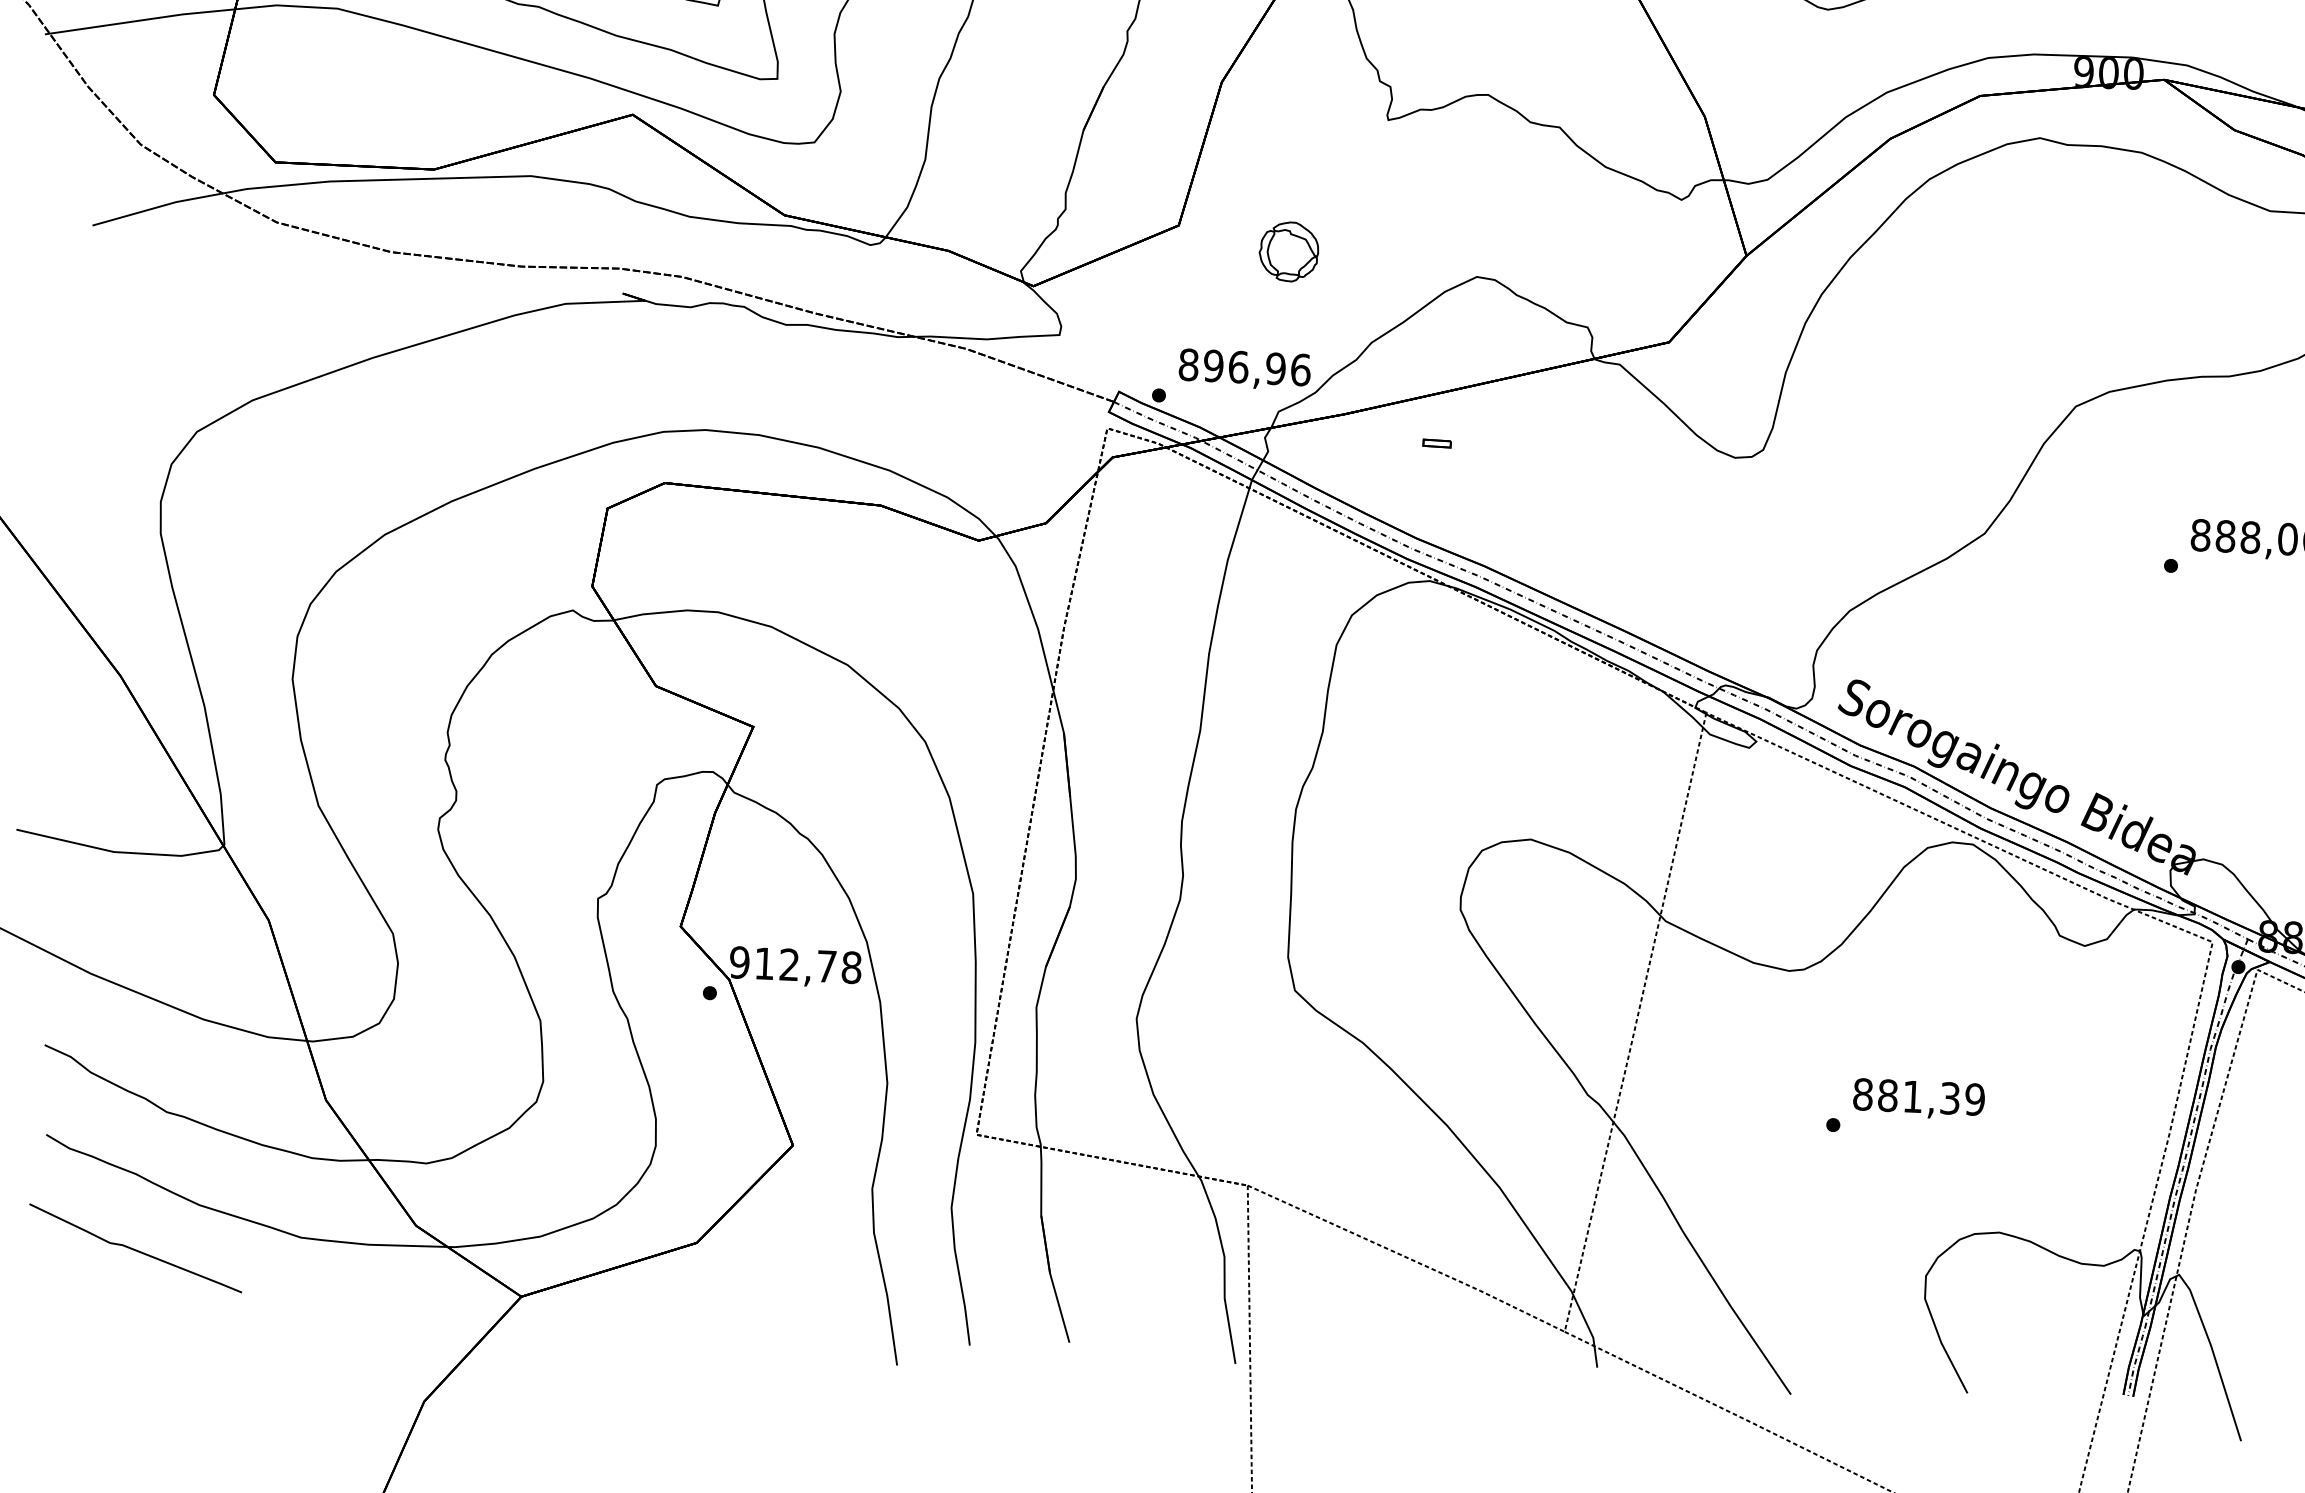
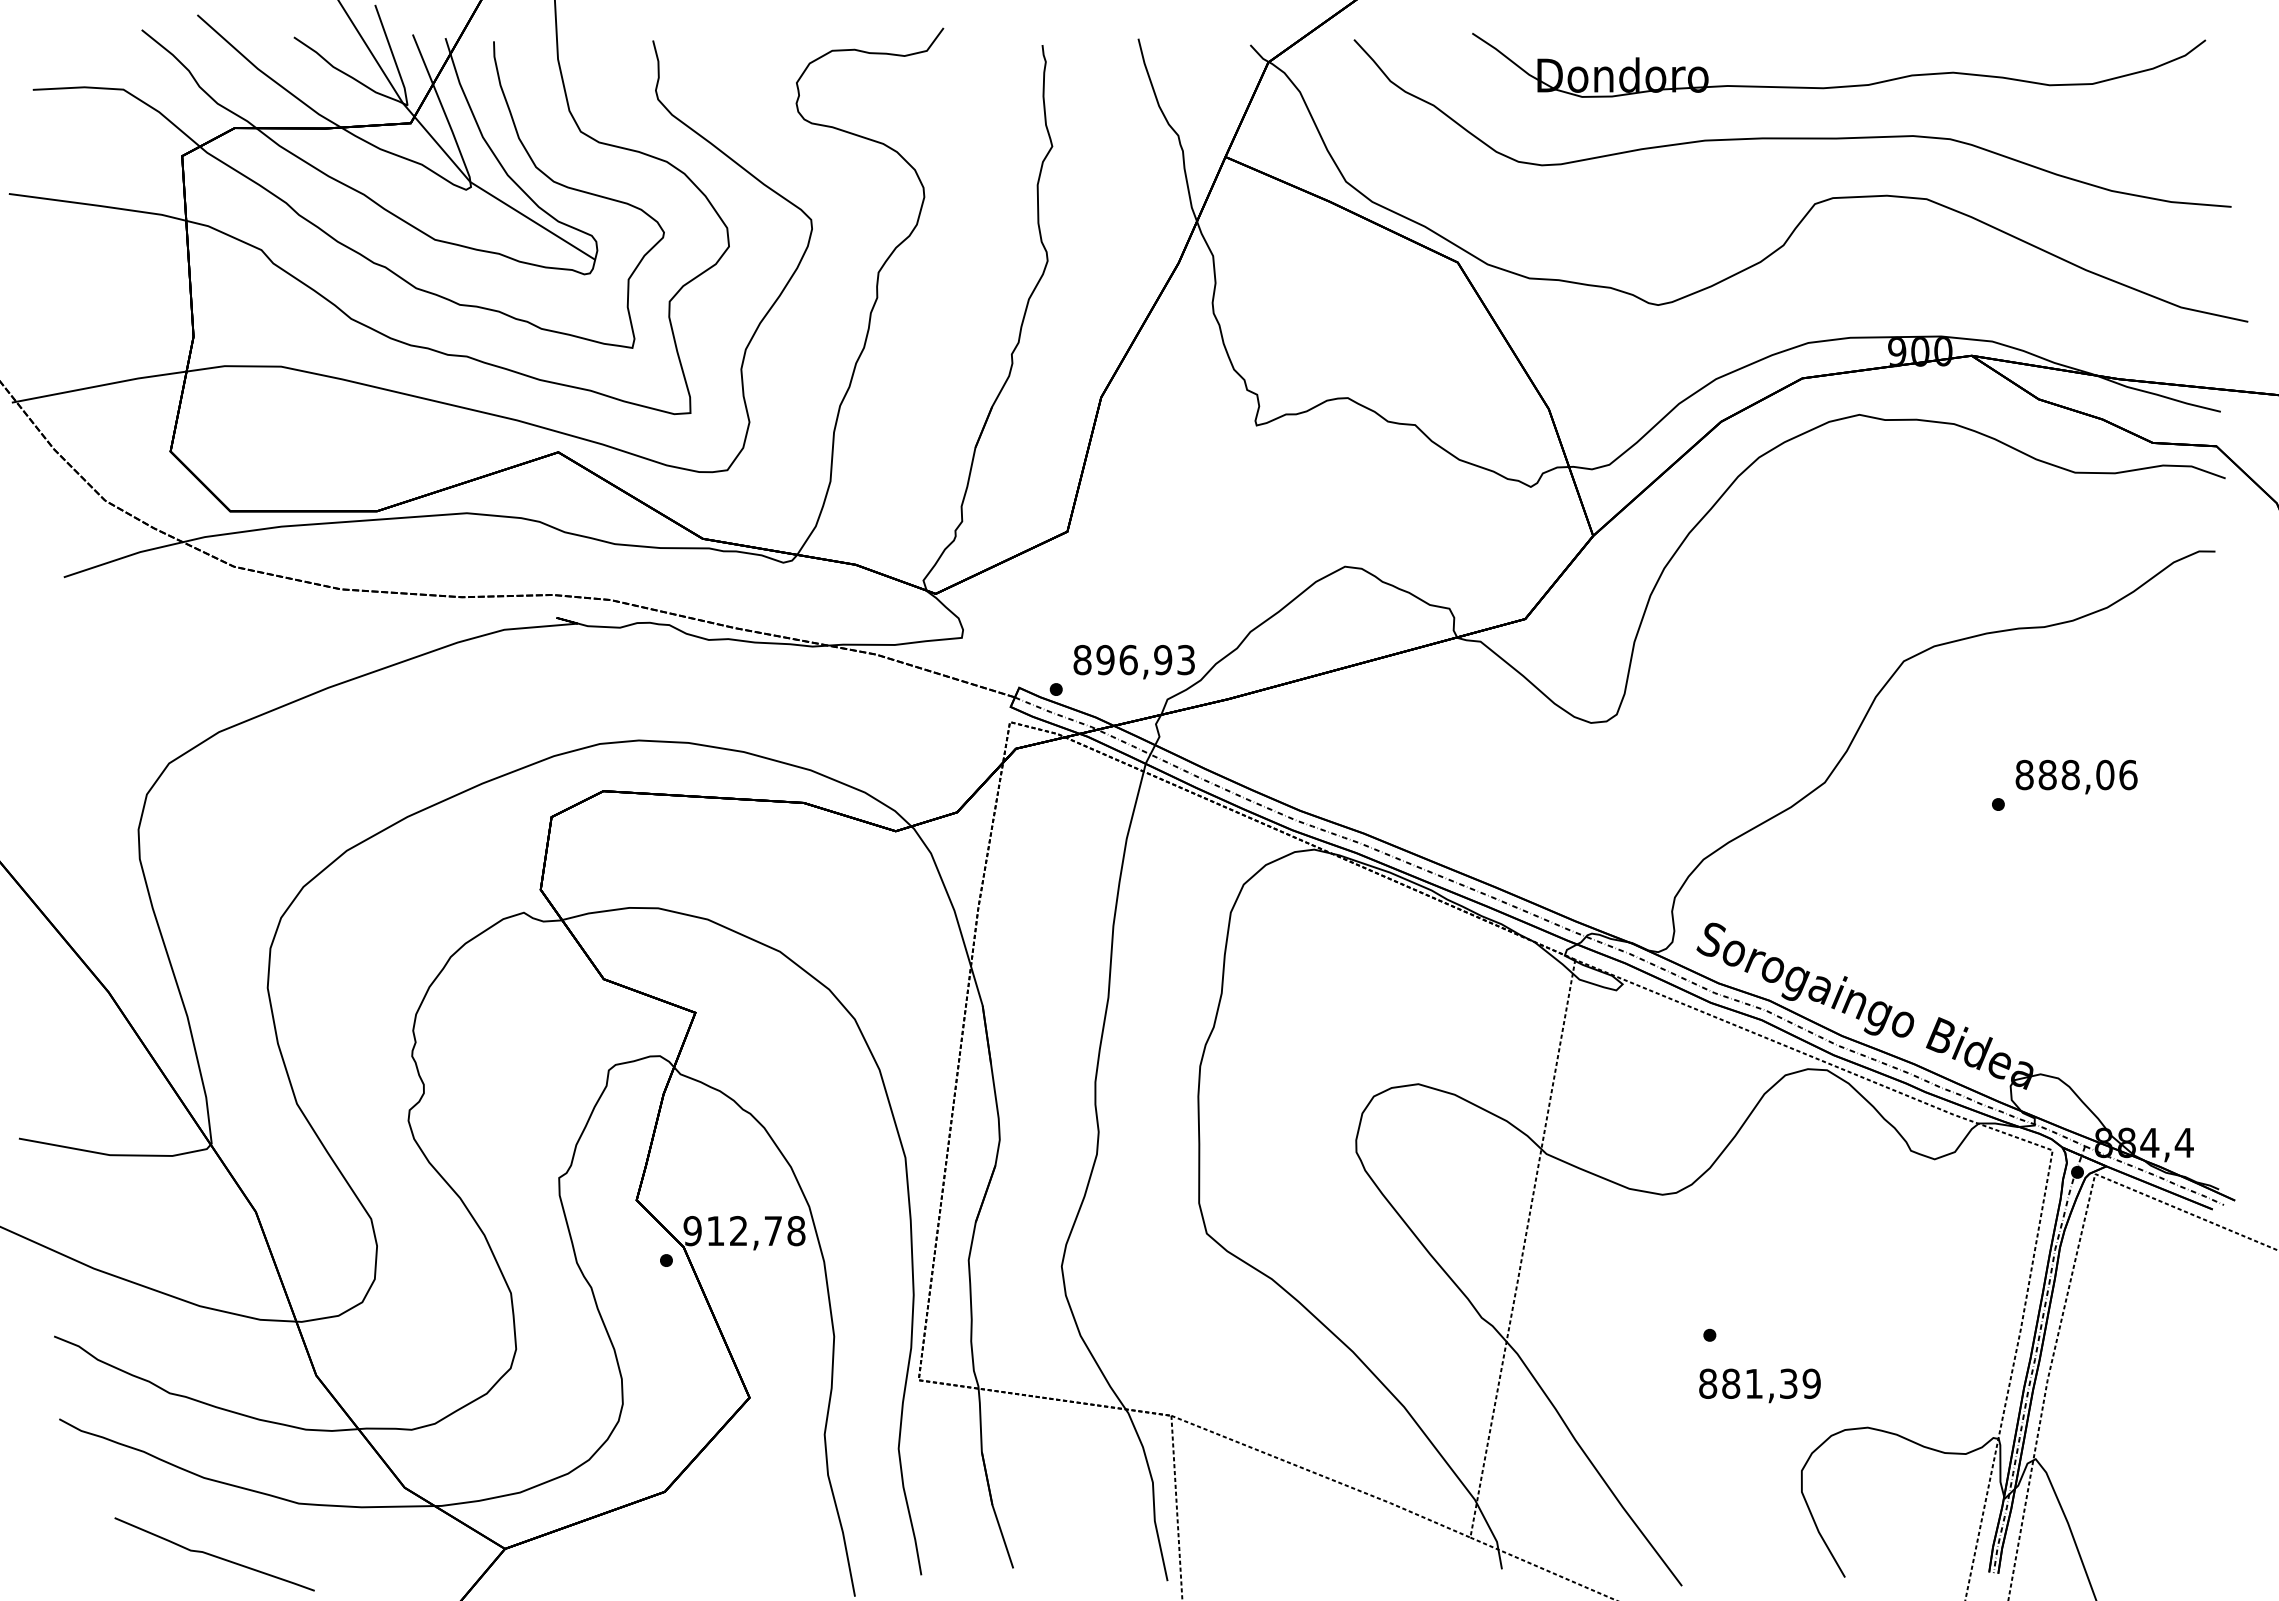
part: (1289, 251) -> (1170, 551), removed
text: (1301, 369) -> (1186, 659), 896,96 -> 896,93
part: (1436, 443) -> (1314, 722), removed
text: (1918, 1098) -> (1759, 1385), moved
curve: (134, 1248) -> (213, 1554), moved

